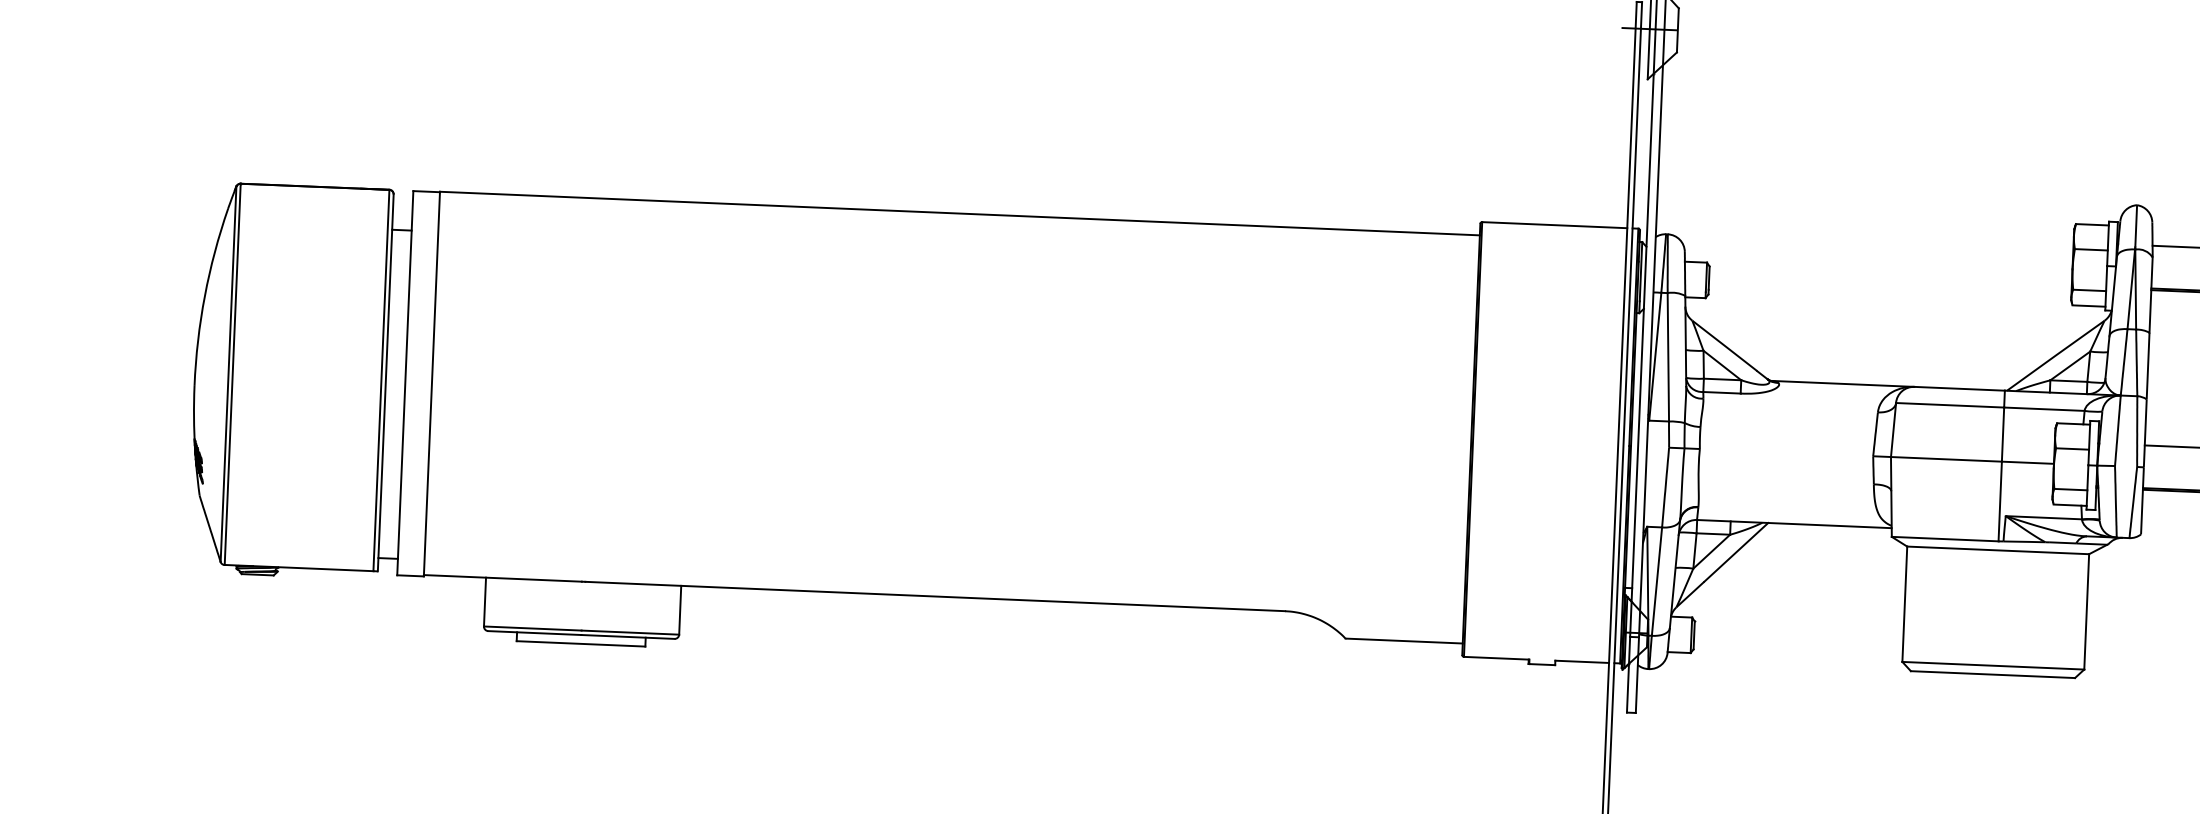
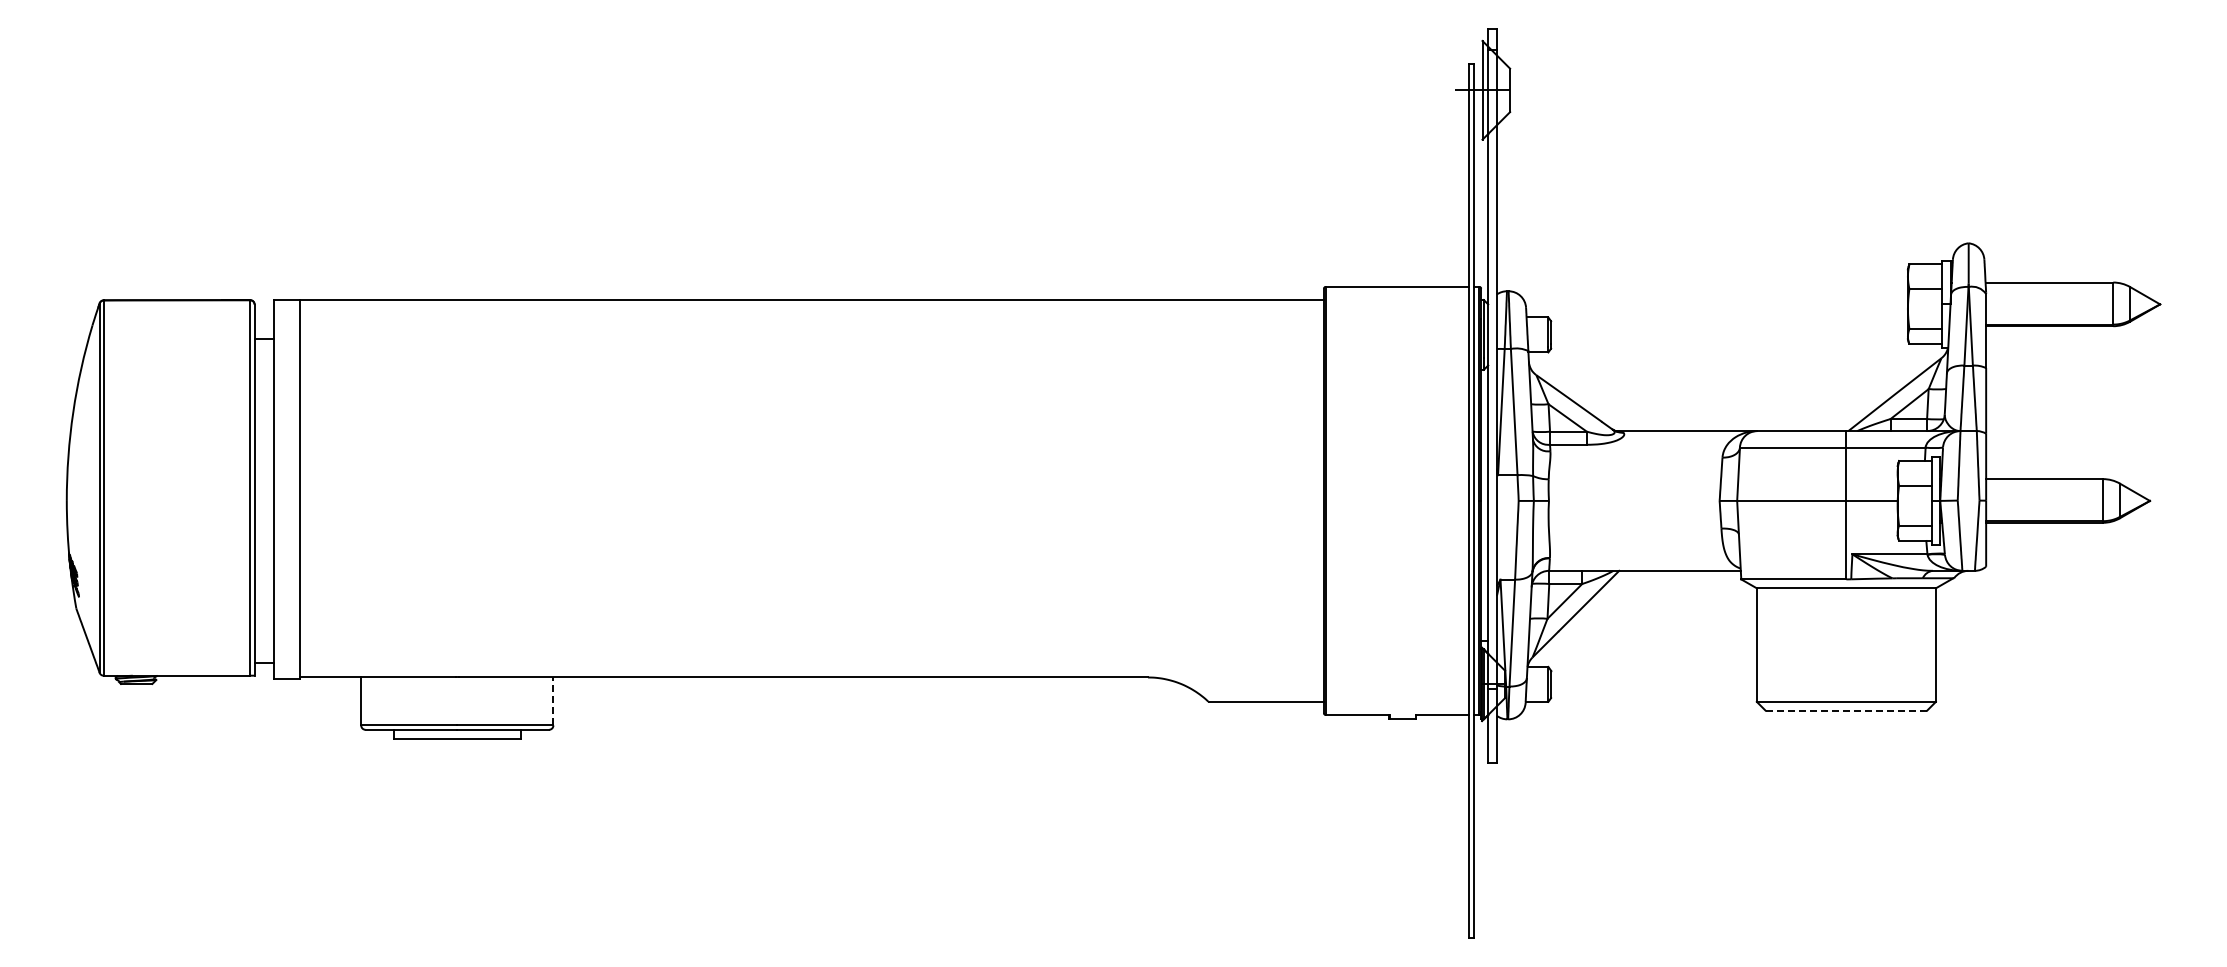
line: (680, 609) -> (553, 700), solid -> dashed
line: (1993, 674) -> (1846, 710), solid -> dashed

